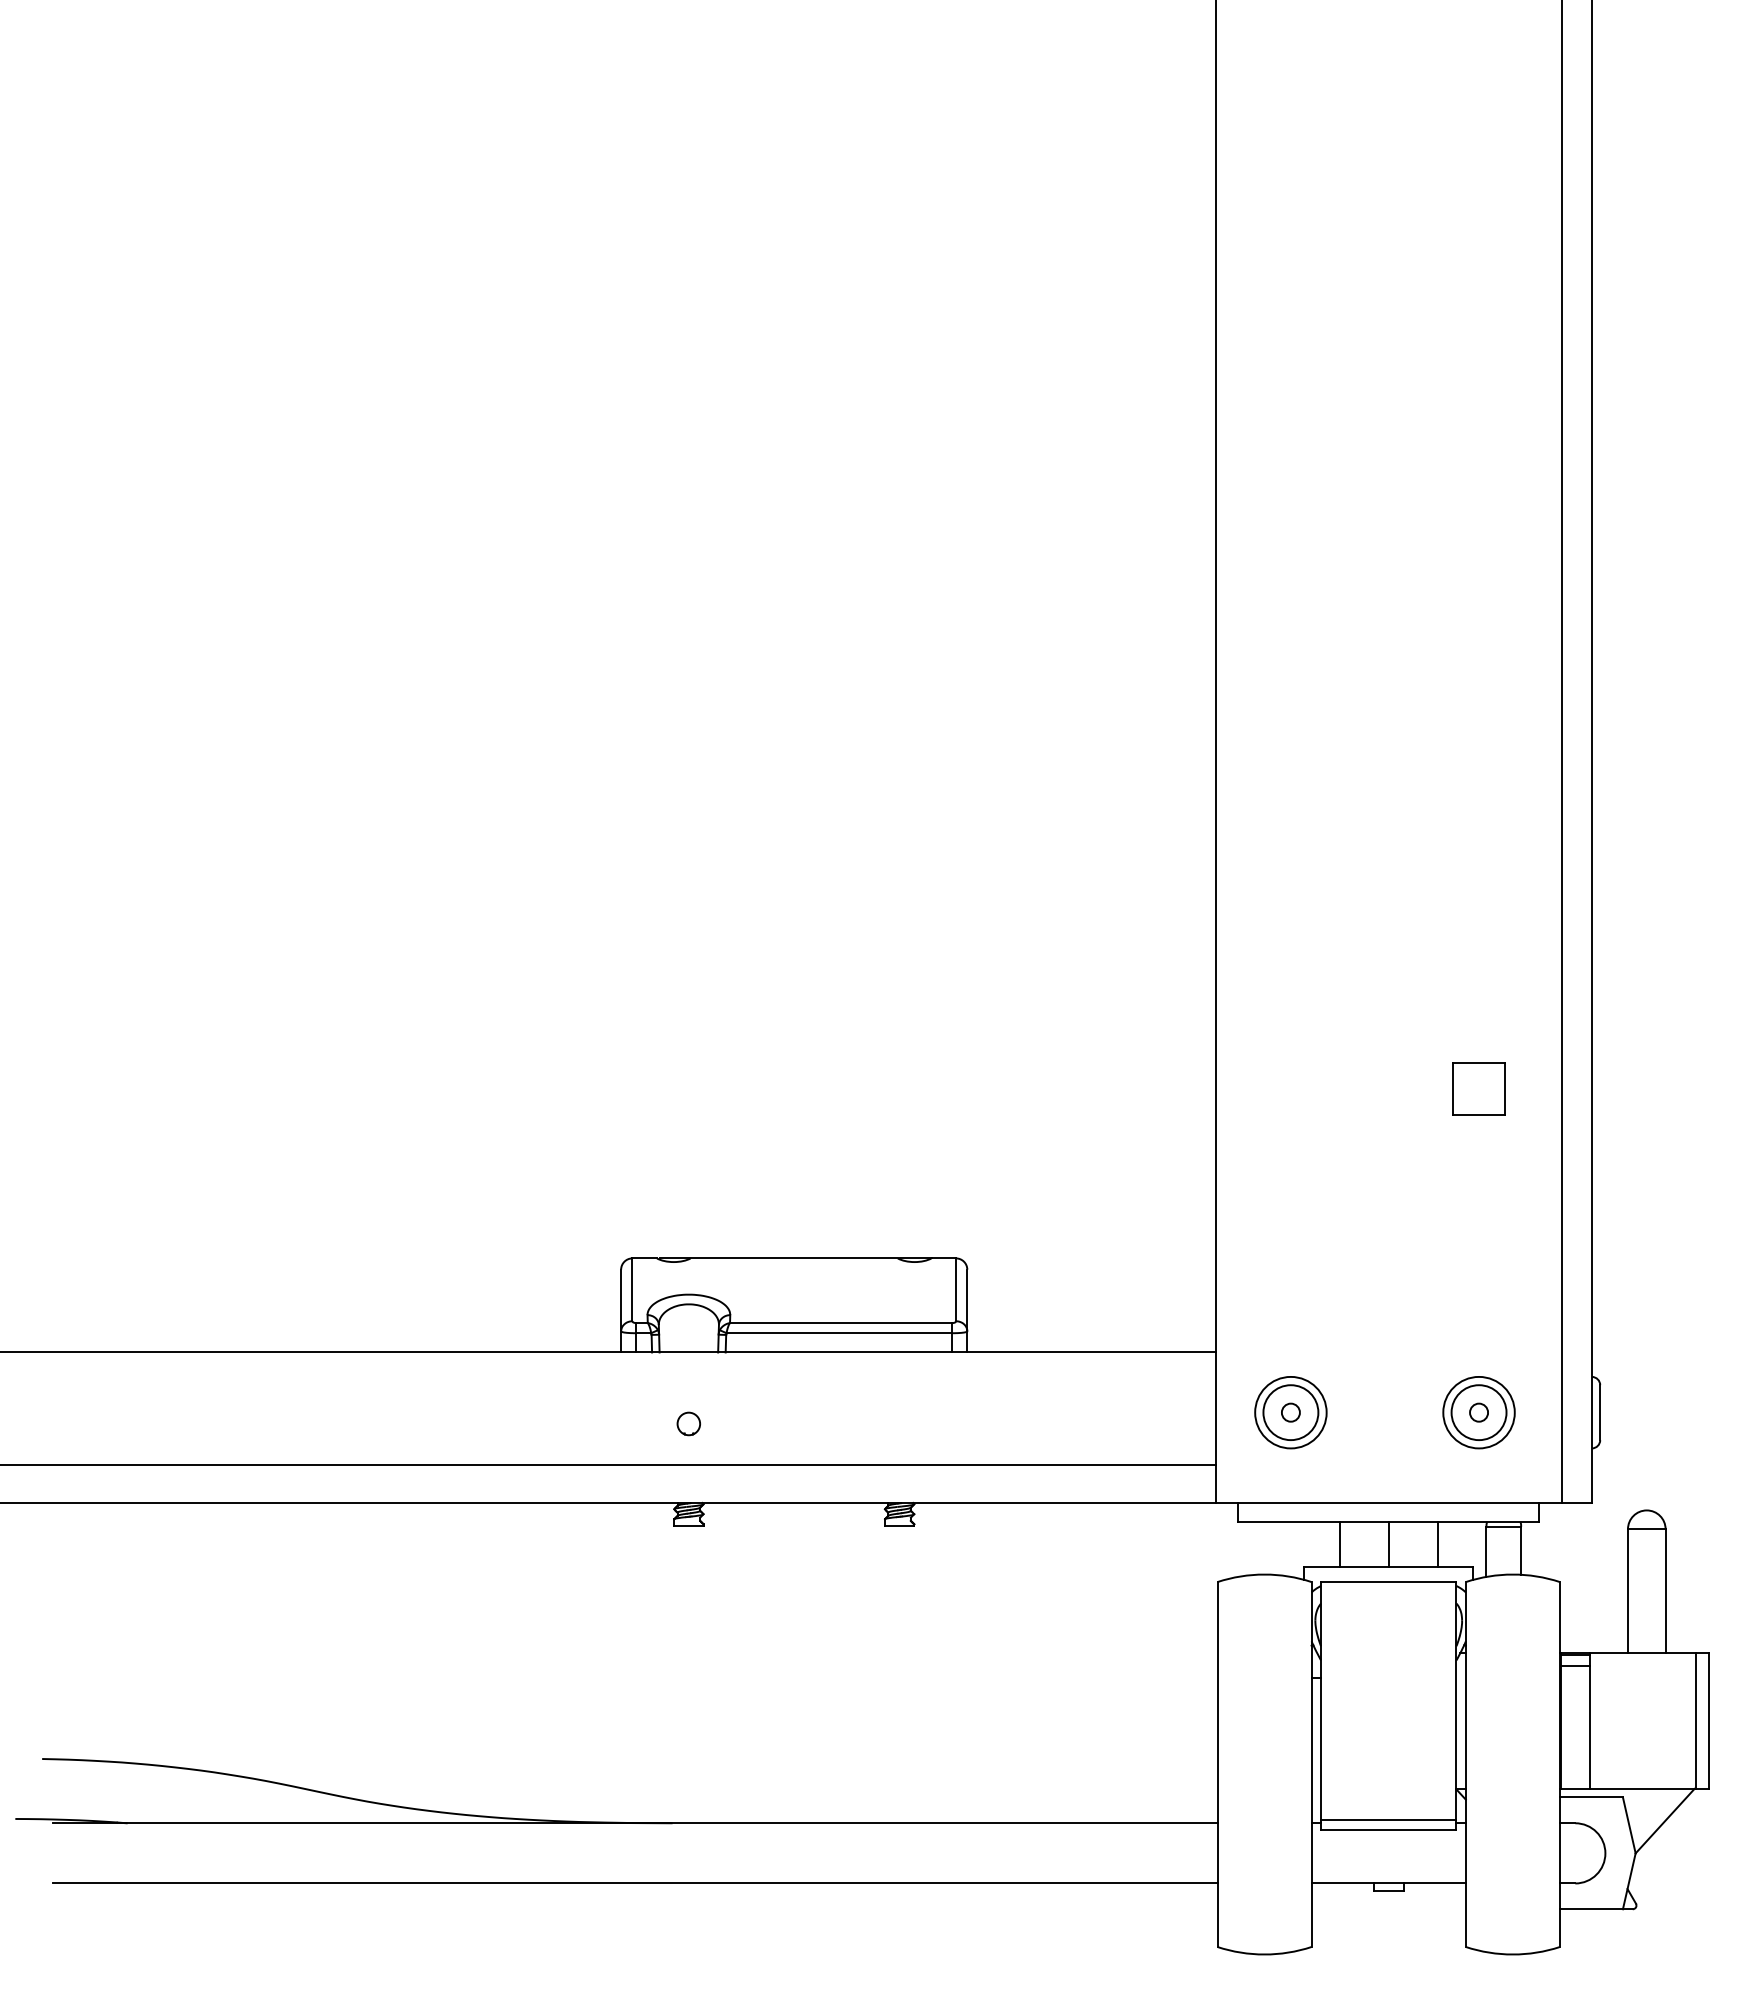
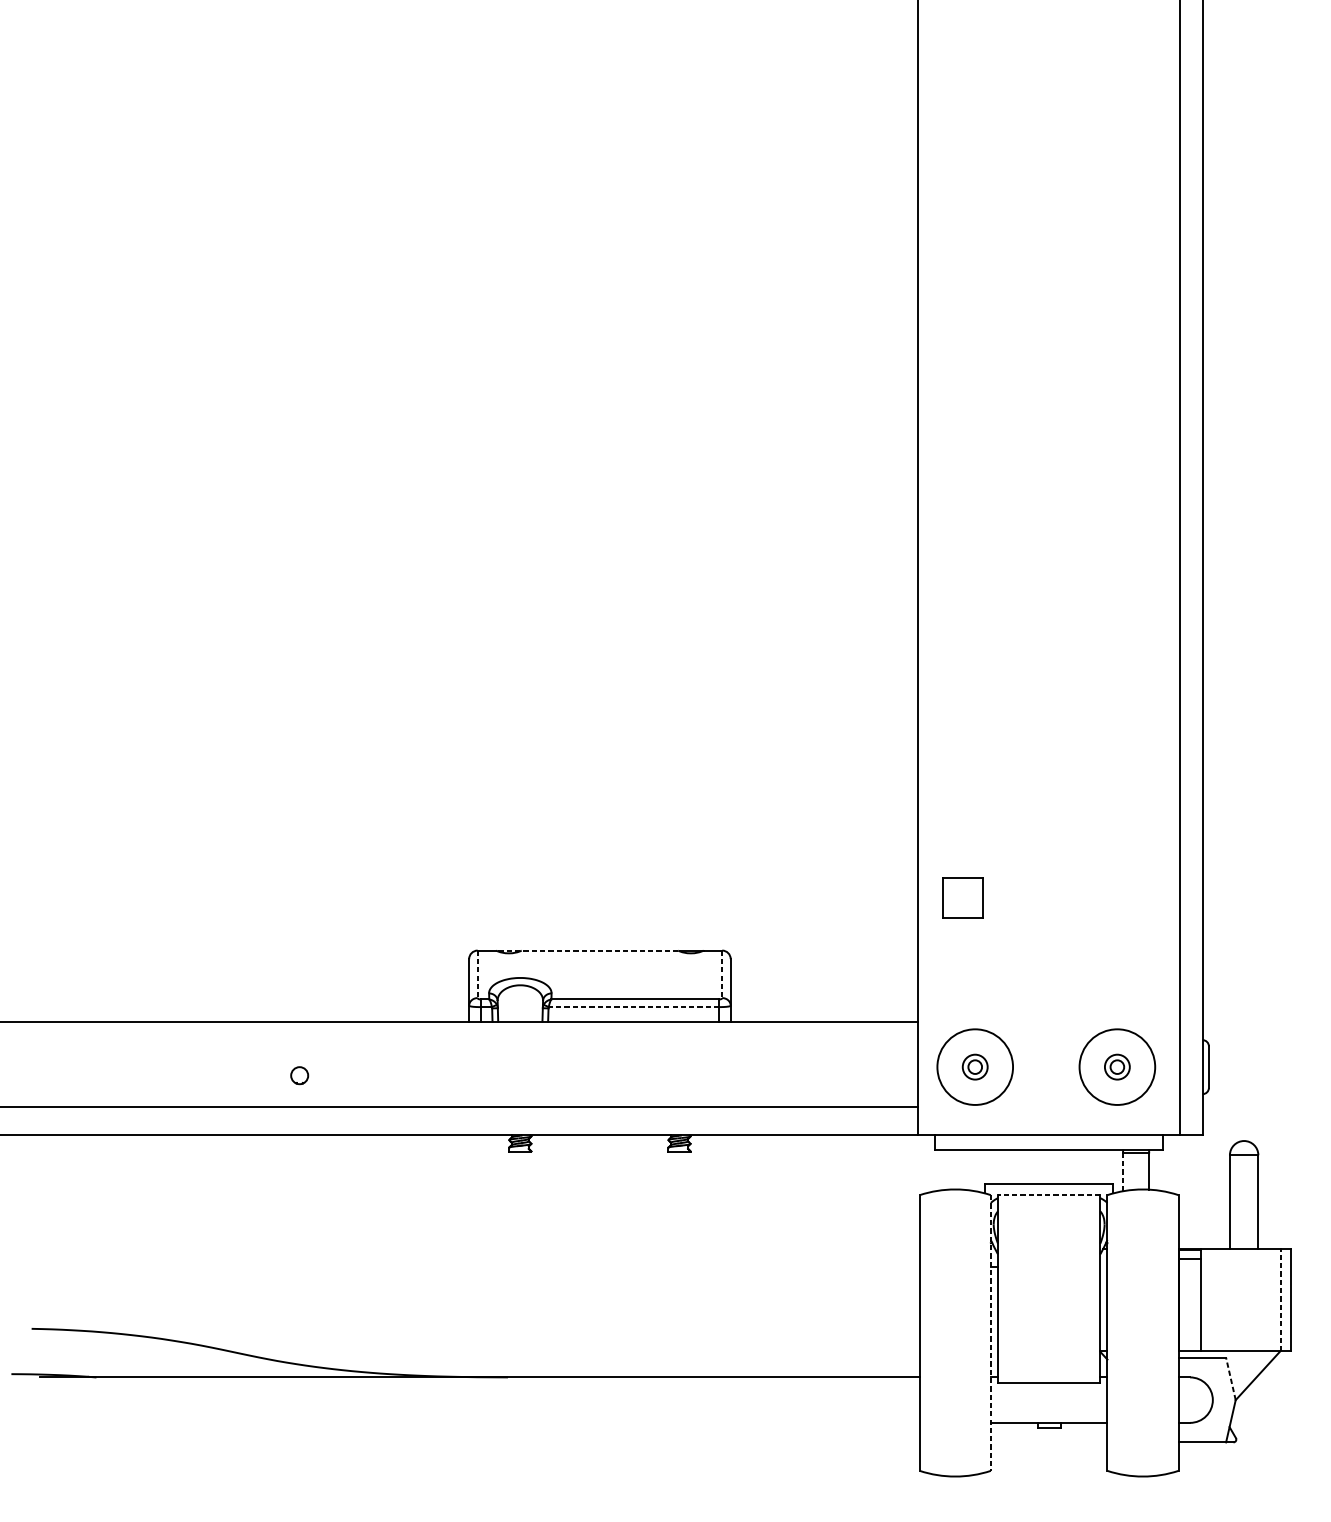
part: (1478, 1088) -> (962, 897), moved
line: (778, 1258) -> (588, 950), solid -> dashed
line: (632, 1290) -> (477, 974), solid -> dashed
line: (956, 1290) -> (722, 974), solid -> dashed
line: (839, 1333) -> (634, 1007), solid -> dashed
circle: (1290, 1412) -> (974, 1067), size x0.6
circle: (1290, 1412) -> (974, 1067), size x1.4
circle: (1478, 1412) -> (1116, 1067), size x0.6
circle: (1478, 1412) -> (1116, 1067), size x1.4
part: (688, 1423) -> (299, 1075), moved
line: (1339, 1543) -> (1011, 1166), removed
line: (1388, 1543) -> (1048, 1166), removed
line: (1437, 1543) -> (1085, 1166), removed
line: (1486, 1551) -> (1123, 1172), solid -> dashed
line: (1388, 1582) -> (1048, 1195), solid -> dashed
line: (1695, 1721) -> (1280, 1300), solid -> dashed
line: (1311, 1765) -> (990, 1333), solid -> dashed
line: (1388, 1819) -> (1048, 1374), removed
line: (1629, 1825) -> (1231, 1379), solid -> dashed
line: (634, 1883) -> (479, 1422), removed

